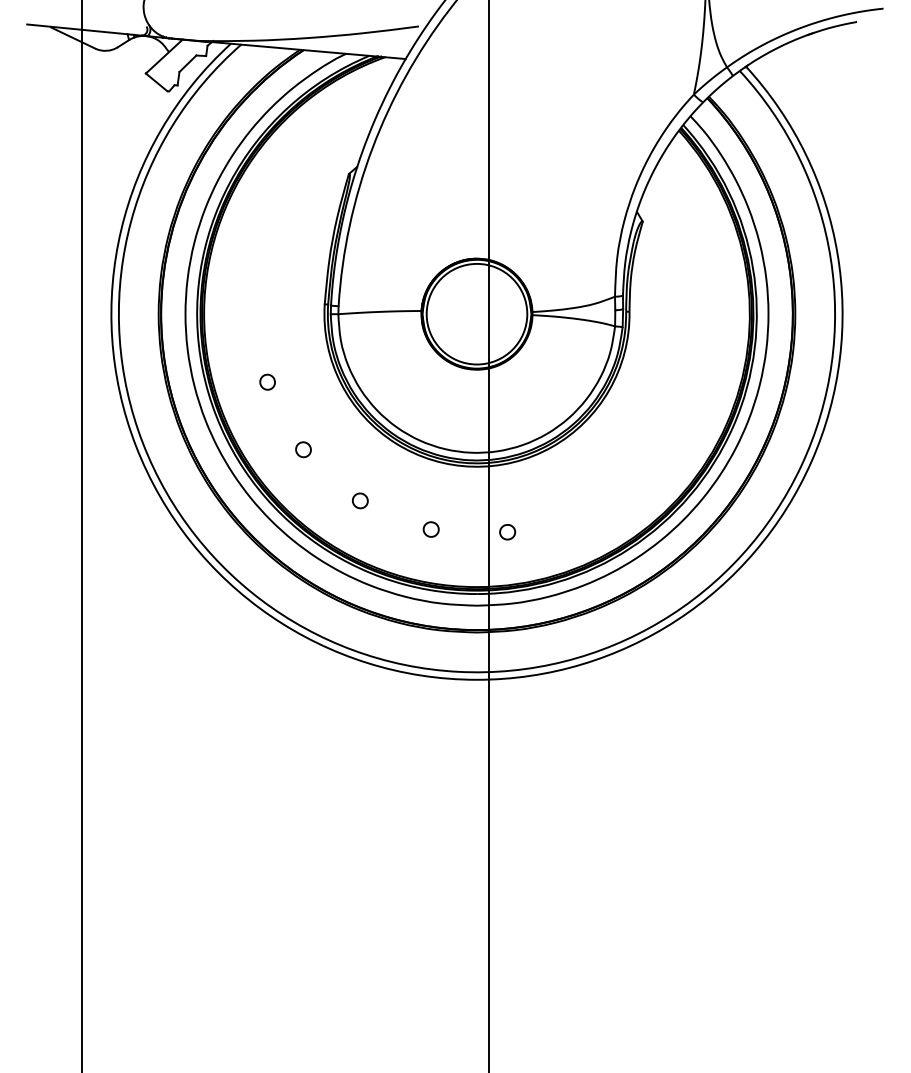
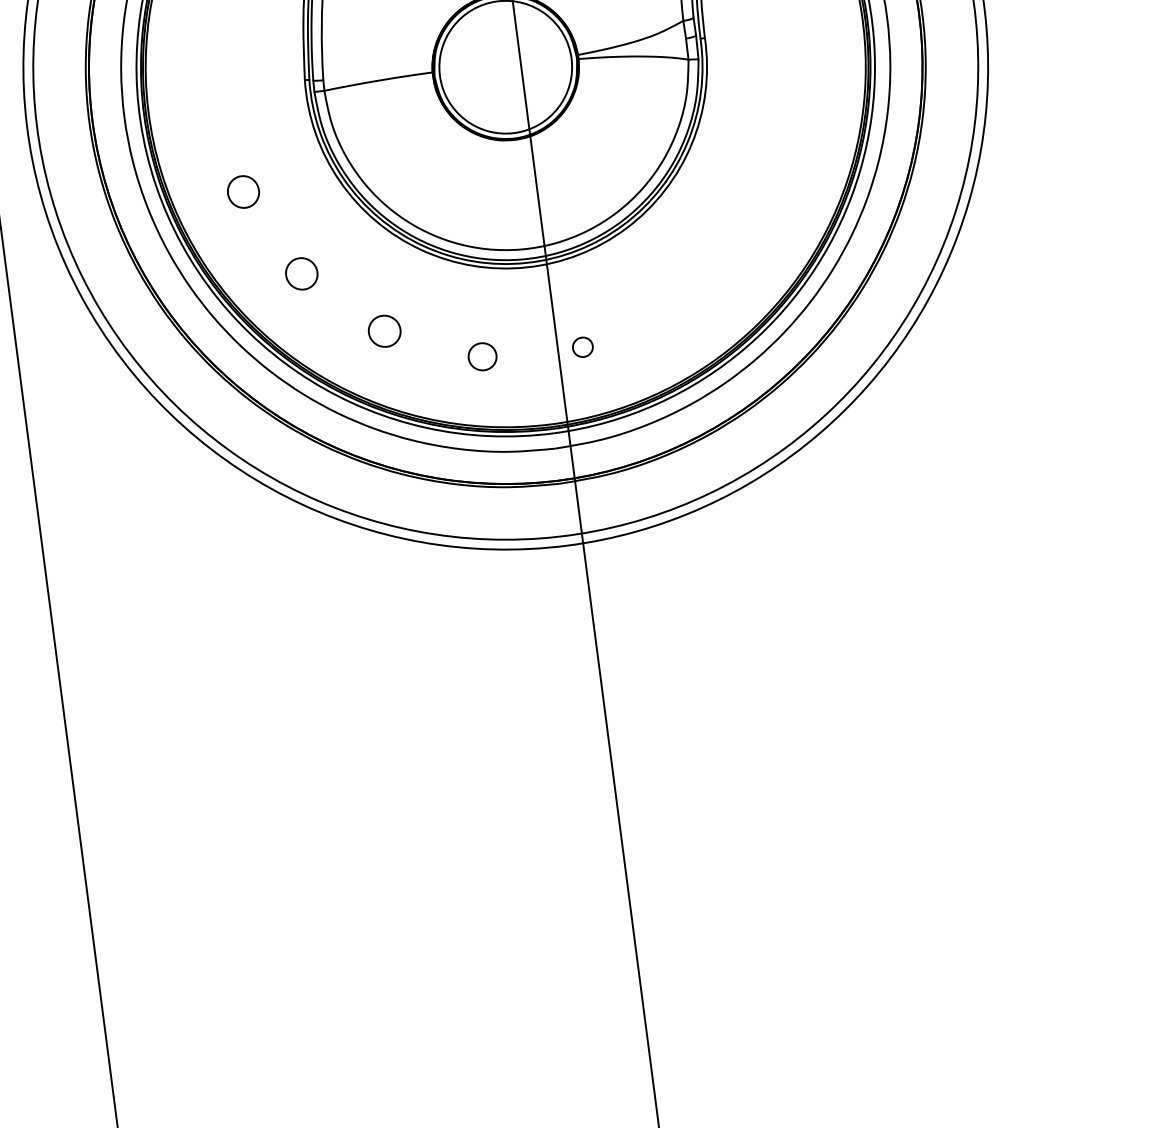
part: (267, 381) -> (243, 190), size x1.6
part: (303, 449) -> (301, 273), size x1.6
part: (360, 500) -> (384, 330), size x1.6
part: (430, 529) -> (481, 356), size x1.4

